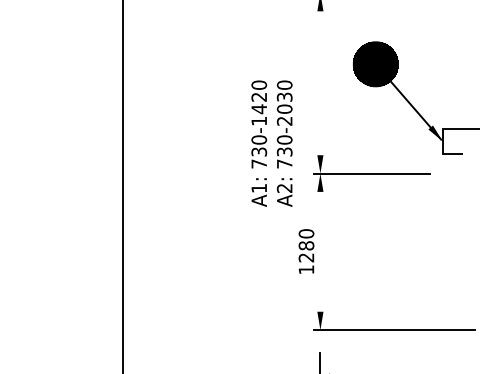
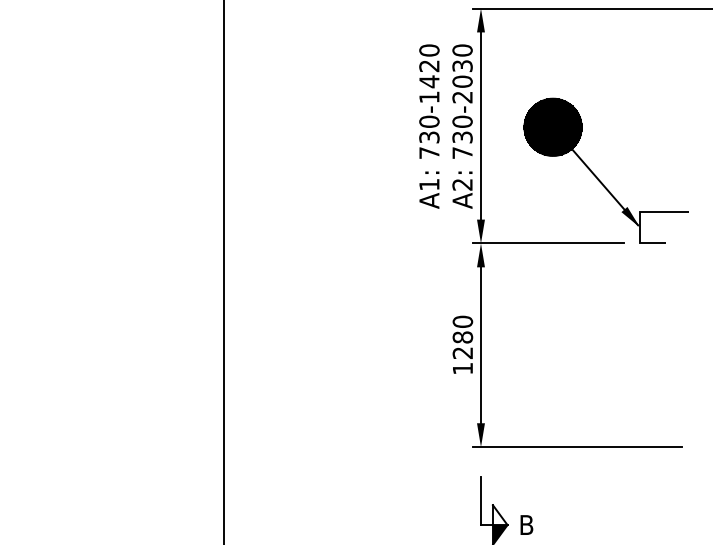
line: (320, 82) -> (480, 125), added
part: (409, 102) -> (597, 176), moved
text: (271, 143) -> (445, 126), moved
line: (320, 251) -> (480, 345), added

